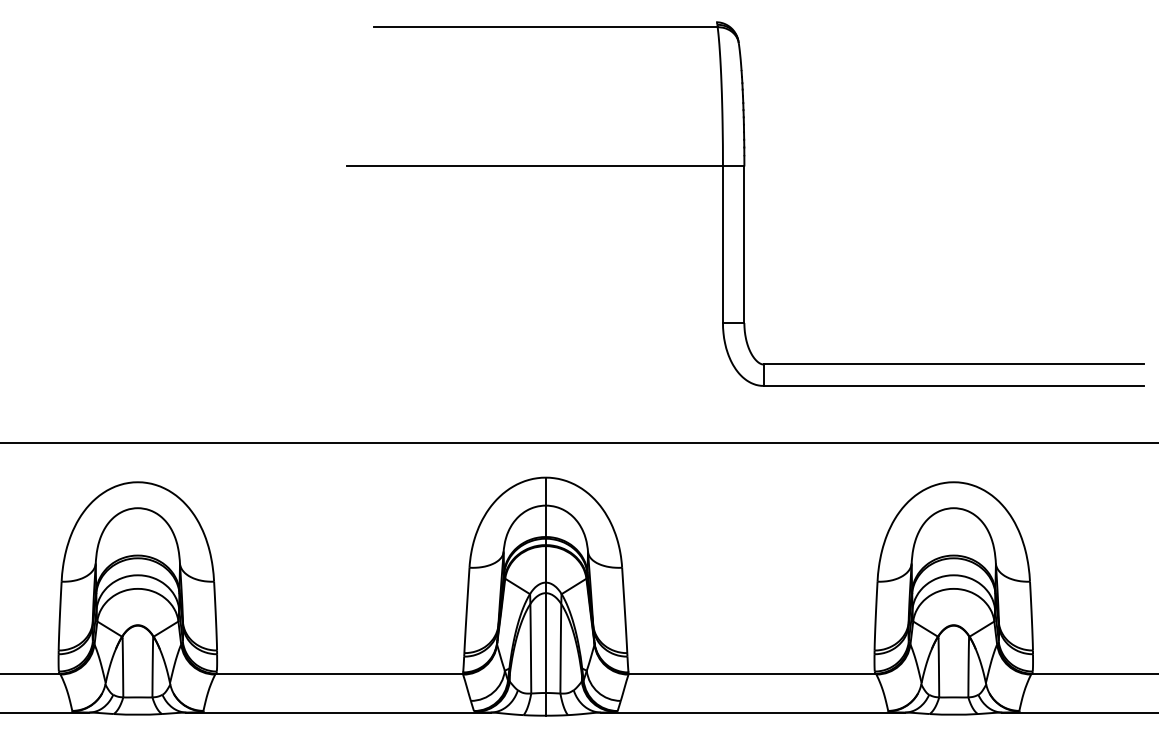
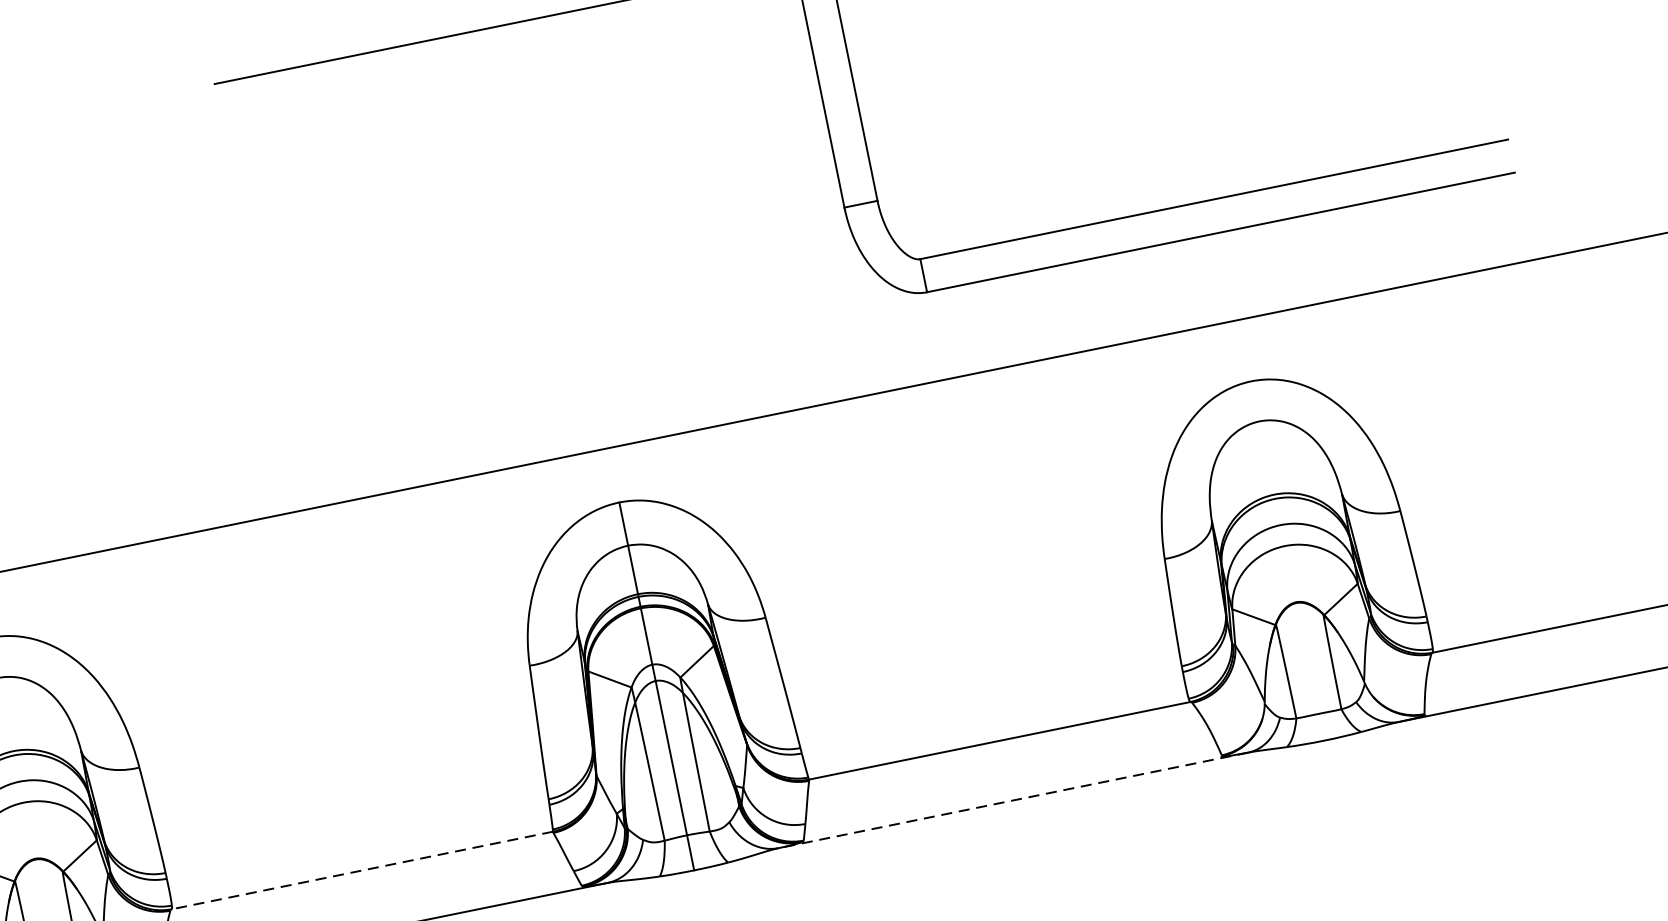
line: (339, 673) -> (362, 870), solid -> dashed
line: (752, 712) -> (1012, 800), solid -> dashed

